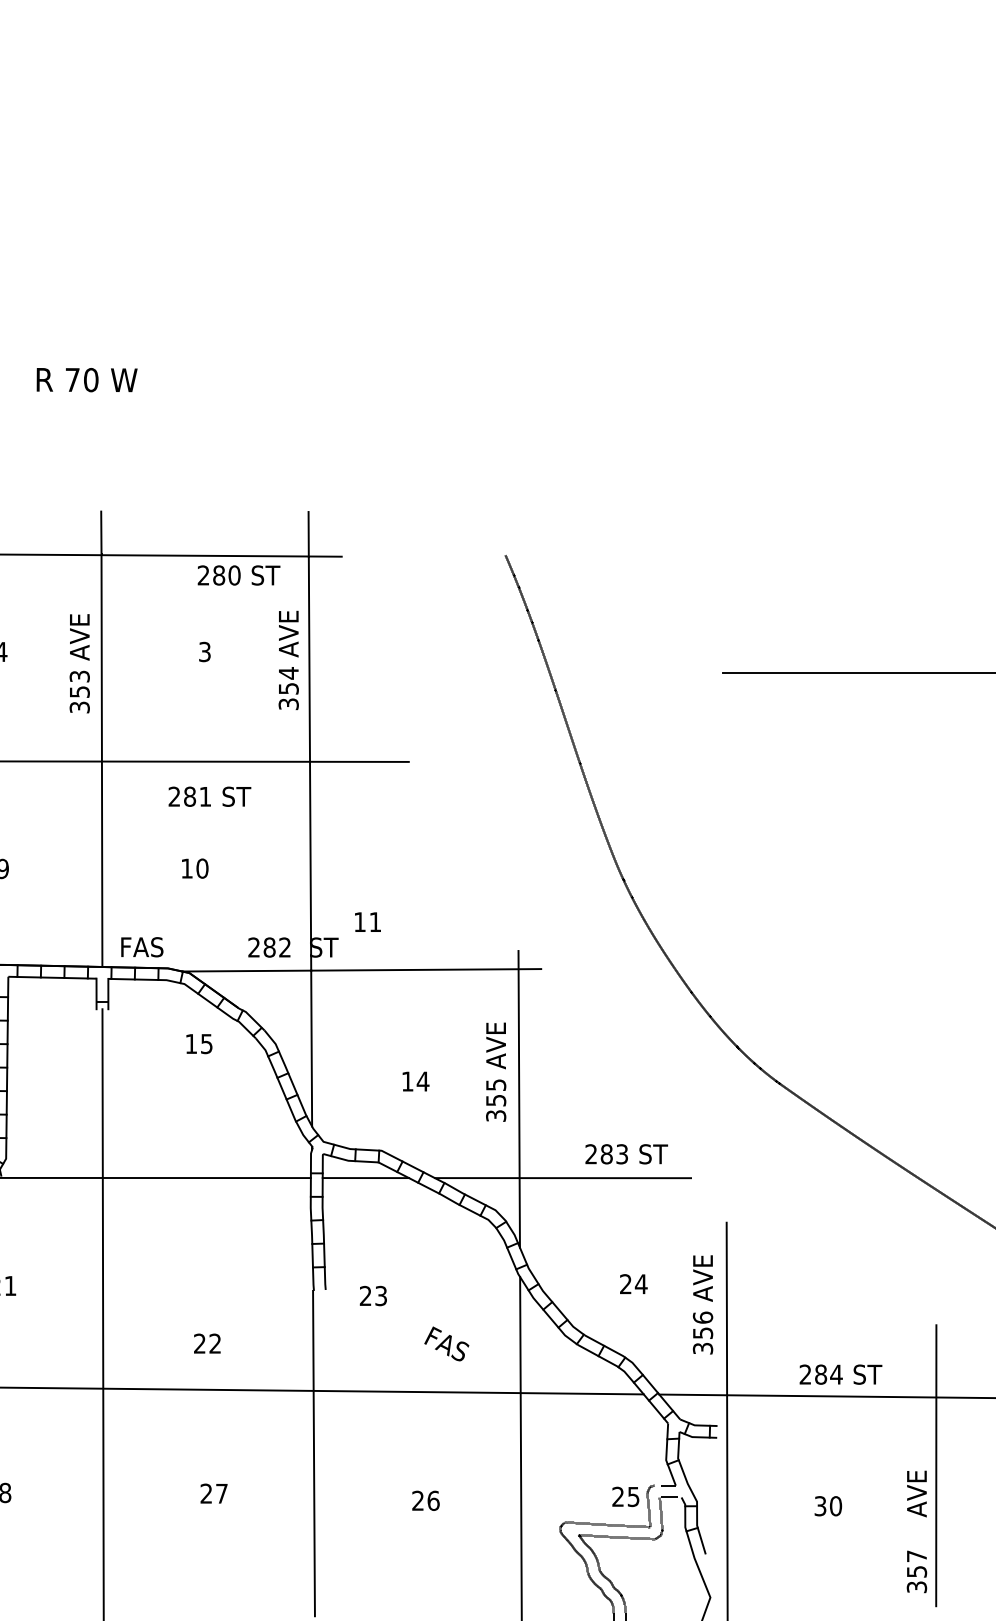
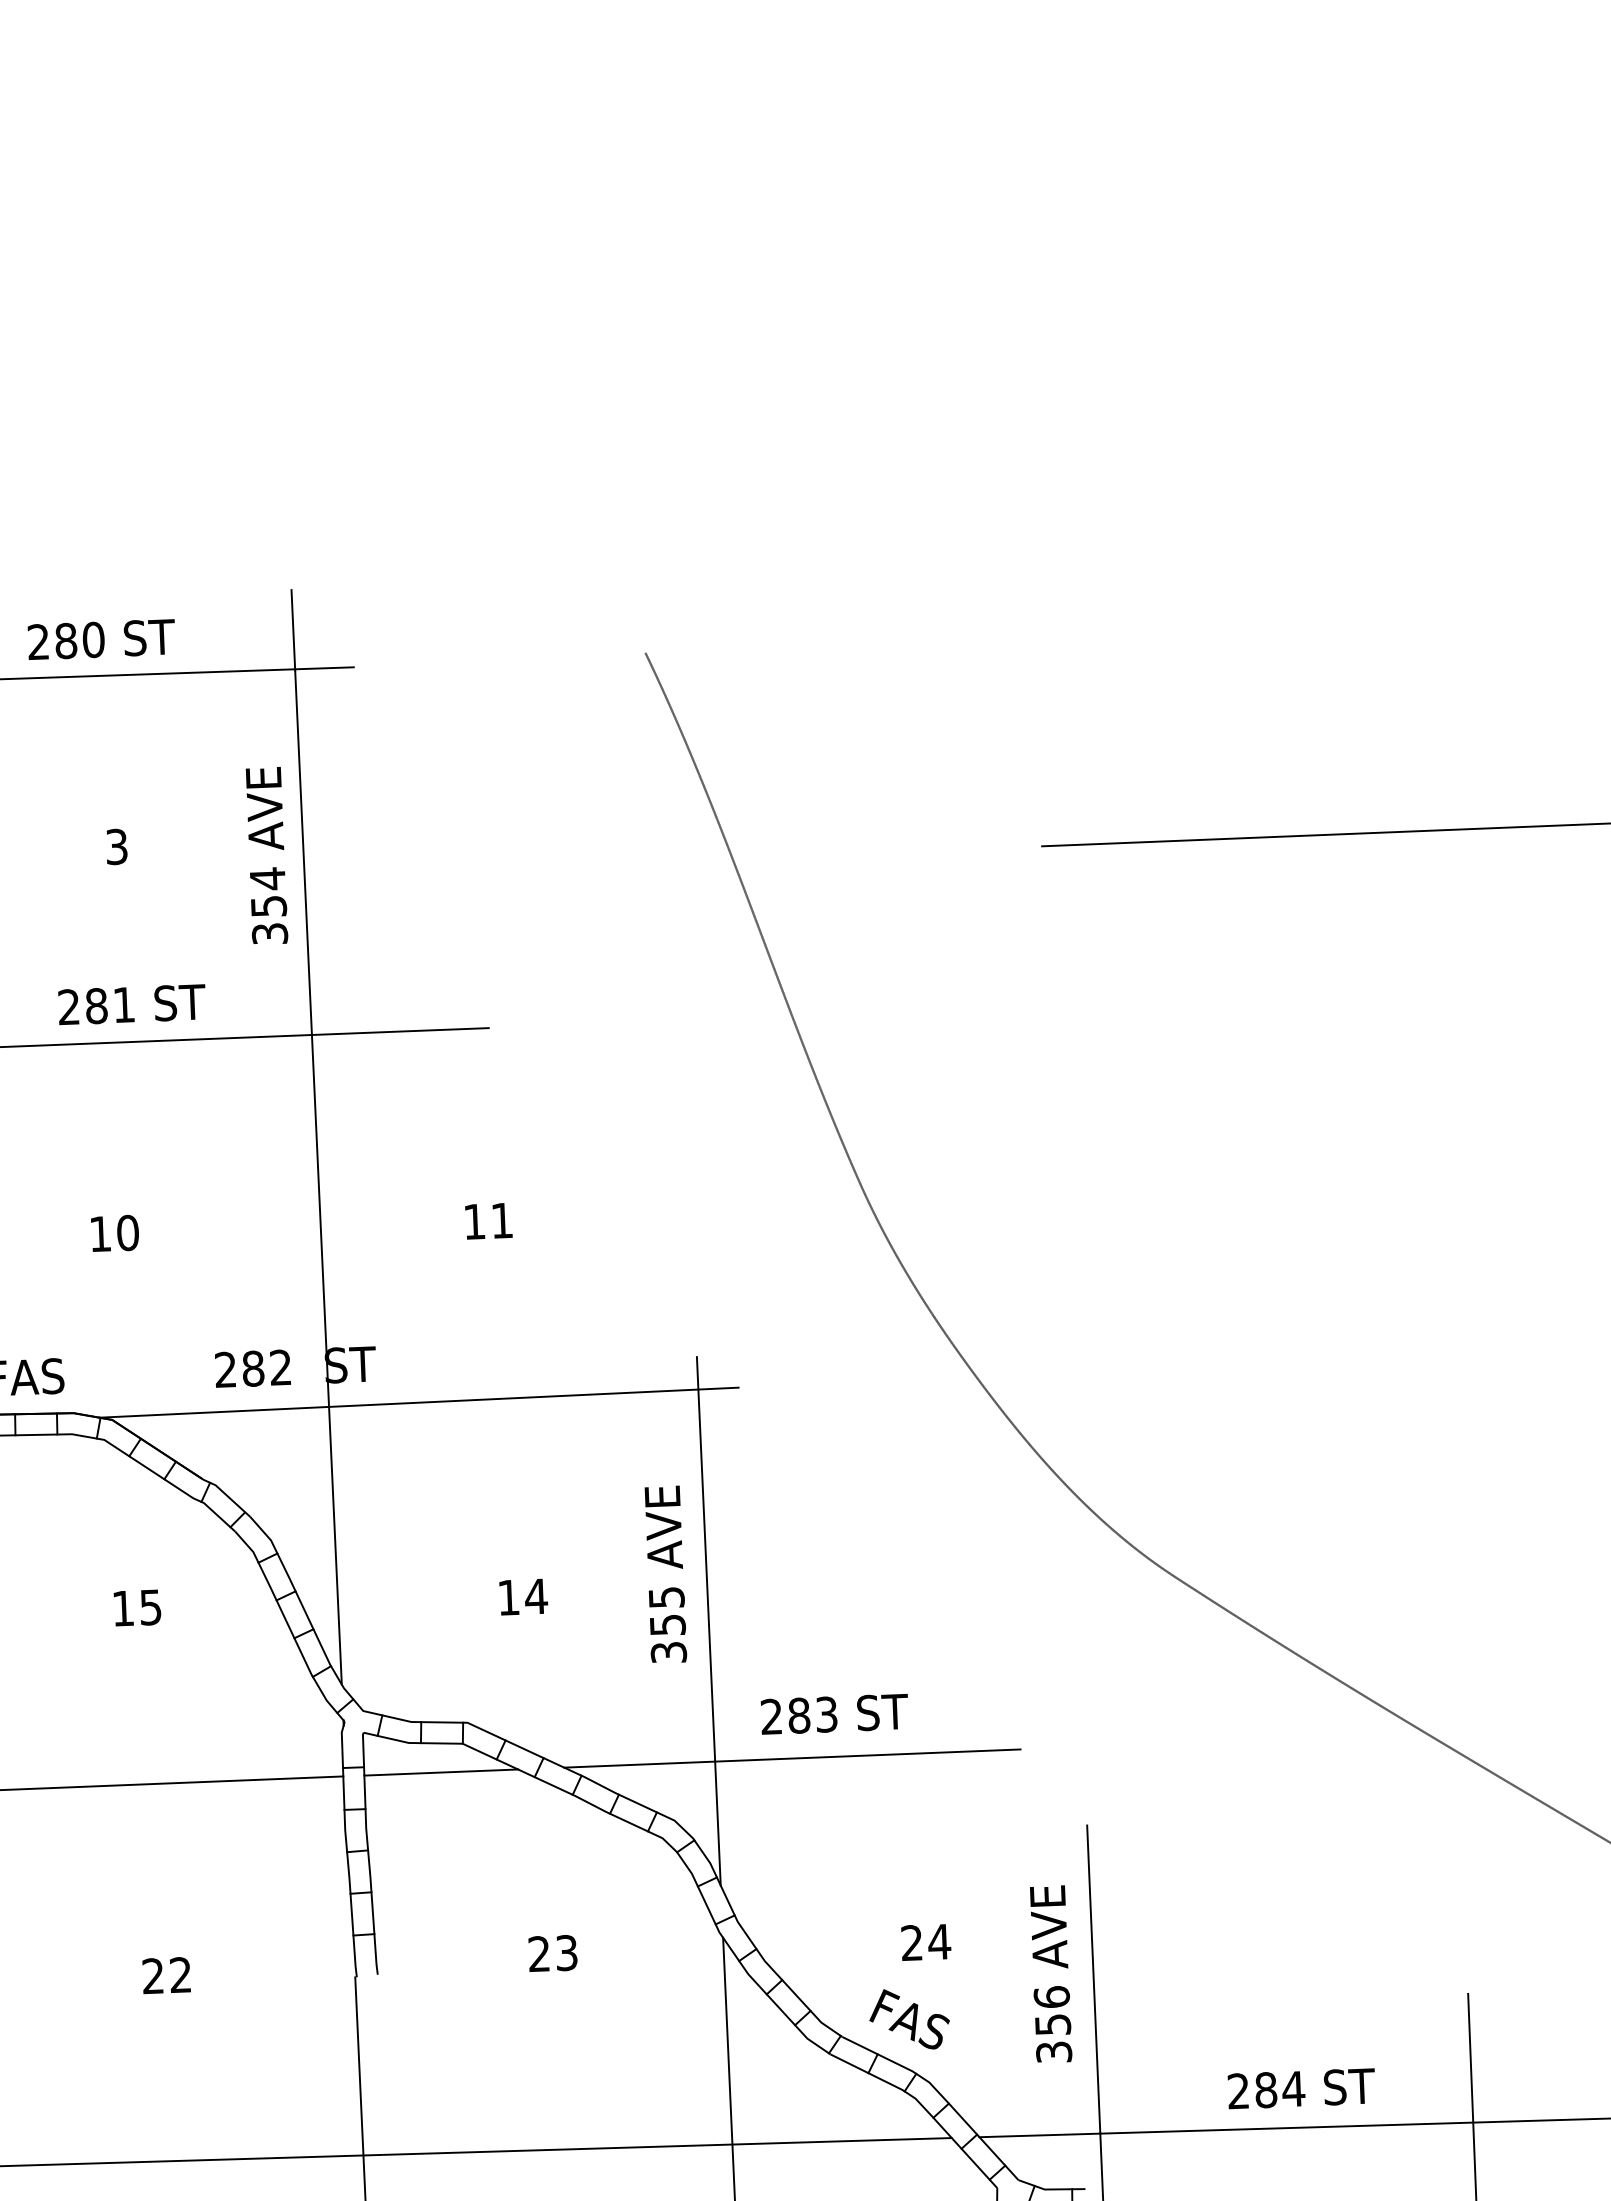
text: (238, 575) -> (100, 639), moved
text: (209, 796) -> (131, 1004), moved
text: (367, 921) -> (487, 1220), moved
text: (199, 1044) -> (137, 1608), moved
text: (626, 1154) -> (834, 1714), moved
text: (372, 1295) -> (551, 1952), moved
text: (207, 1343) -> (166, 1975), moved
text: (446, 1343) -> (909, 2018), moved

